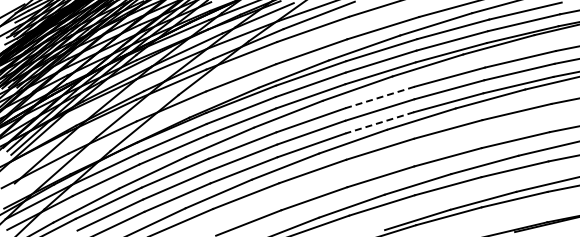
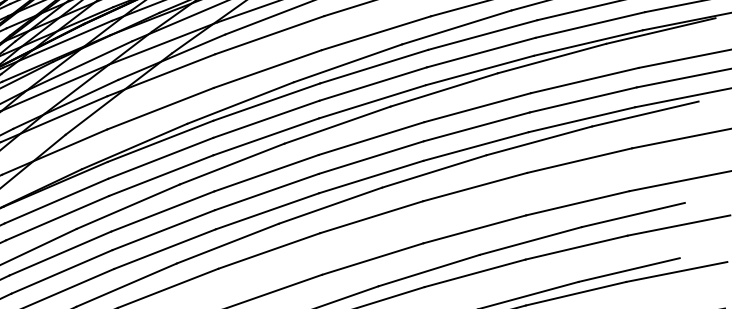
line: (379, 97) -> (370, 138), dashed -> solid
line: (379, 122) -> (370, 176), dashed -> solid

